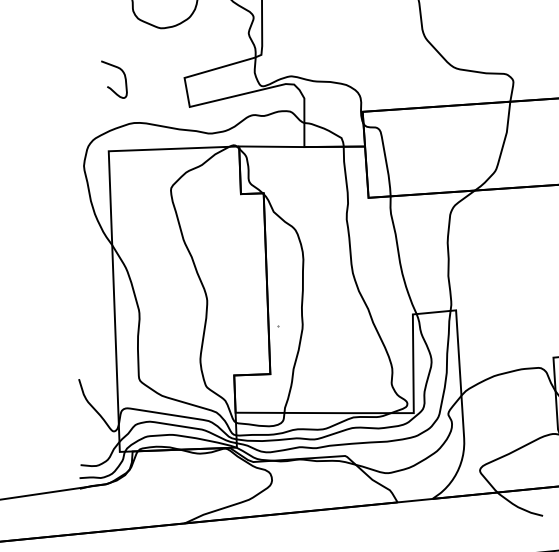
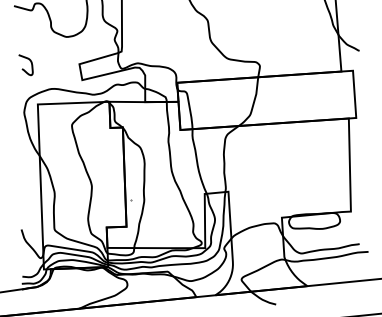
curve: (109, 85) -> (23, 68), moved

